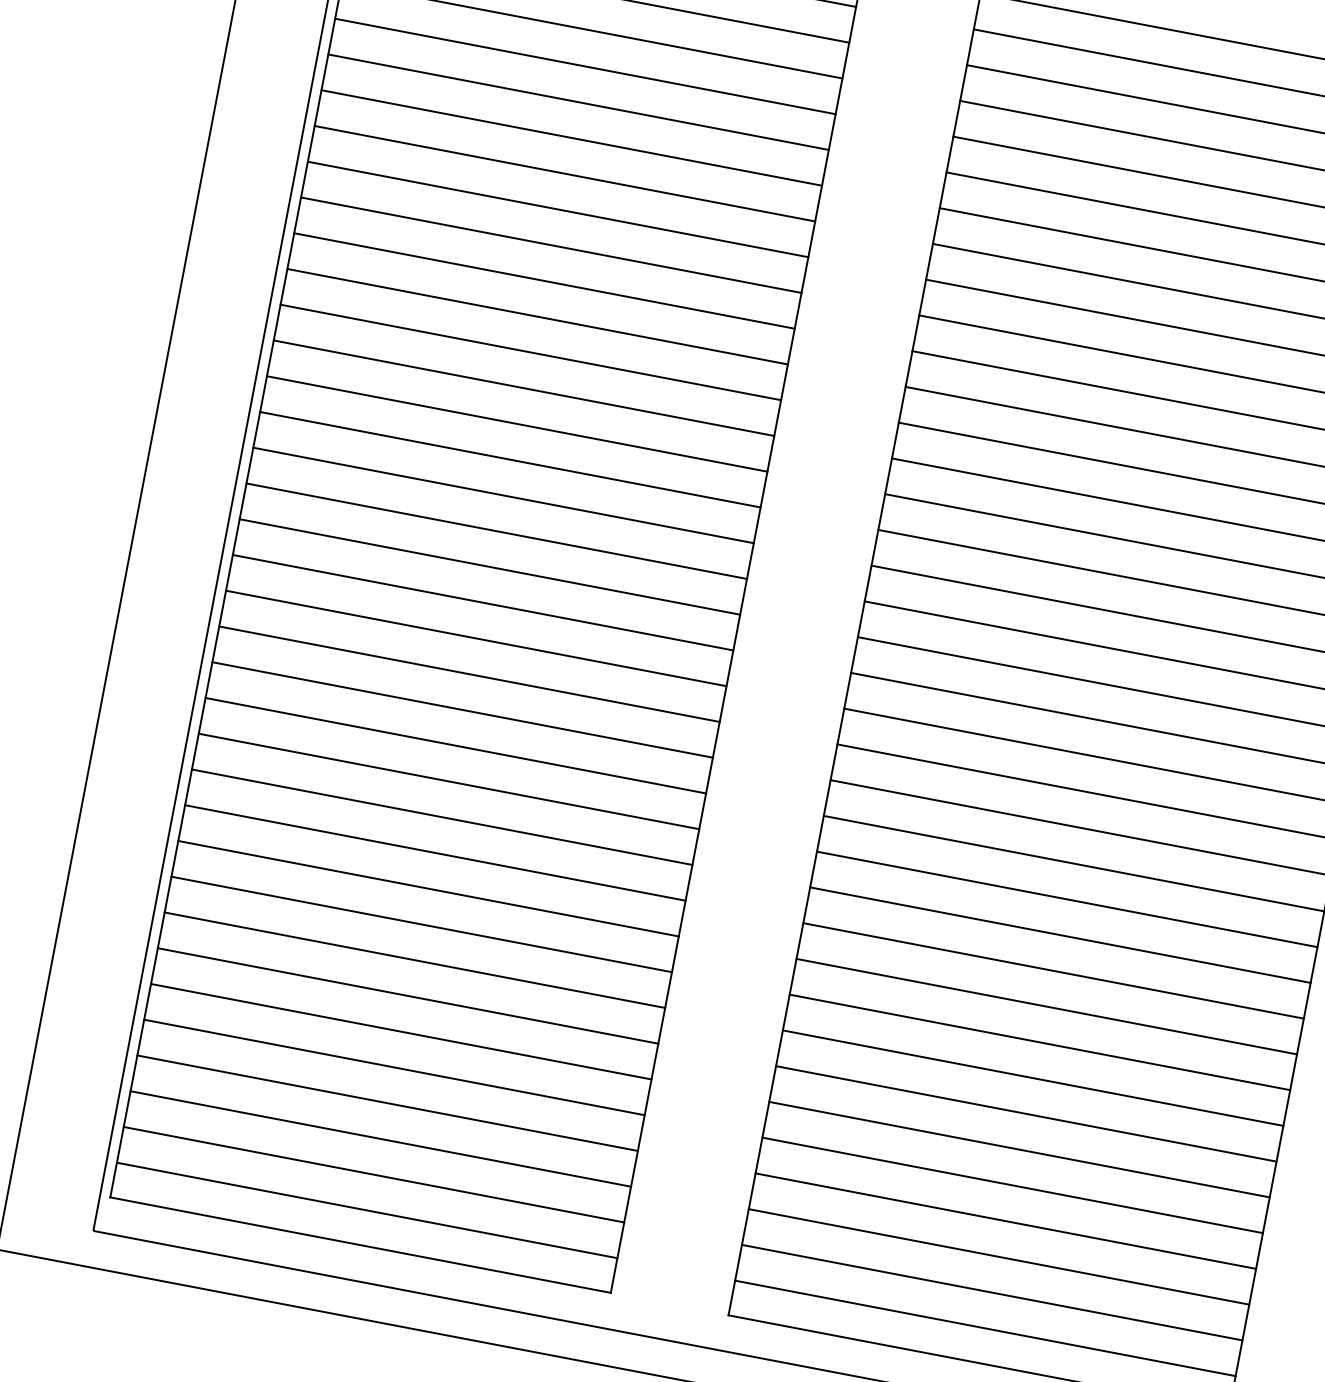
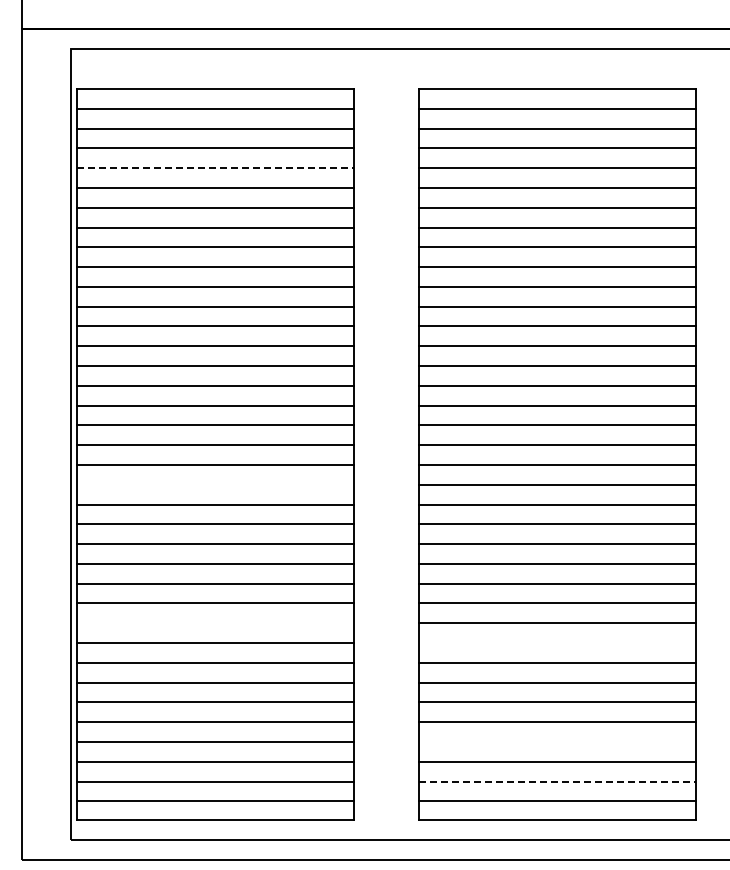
line: (586, 67) -> (216, 168), solid -> dashed
line: (476, 637) -> (215, 484), removed
line: (428, 889) -> (215, 623), removed
line: (1039, 1043) -> (557, 643), removed
line: (1005, 1220) -> (557, 741), removed
line: (993, 1292) -> (558, 781), solid -> dashed

